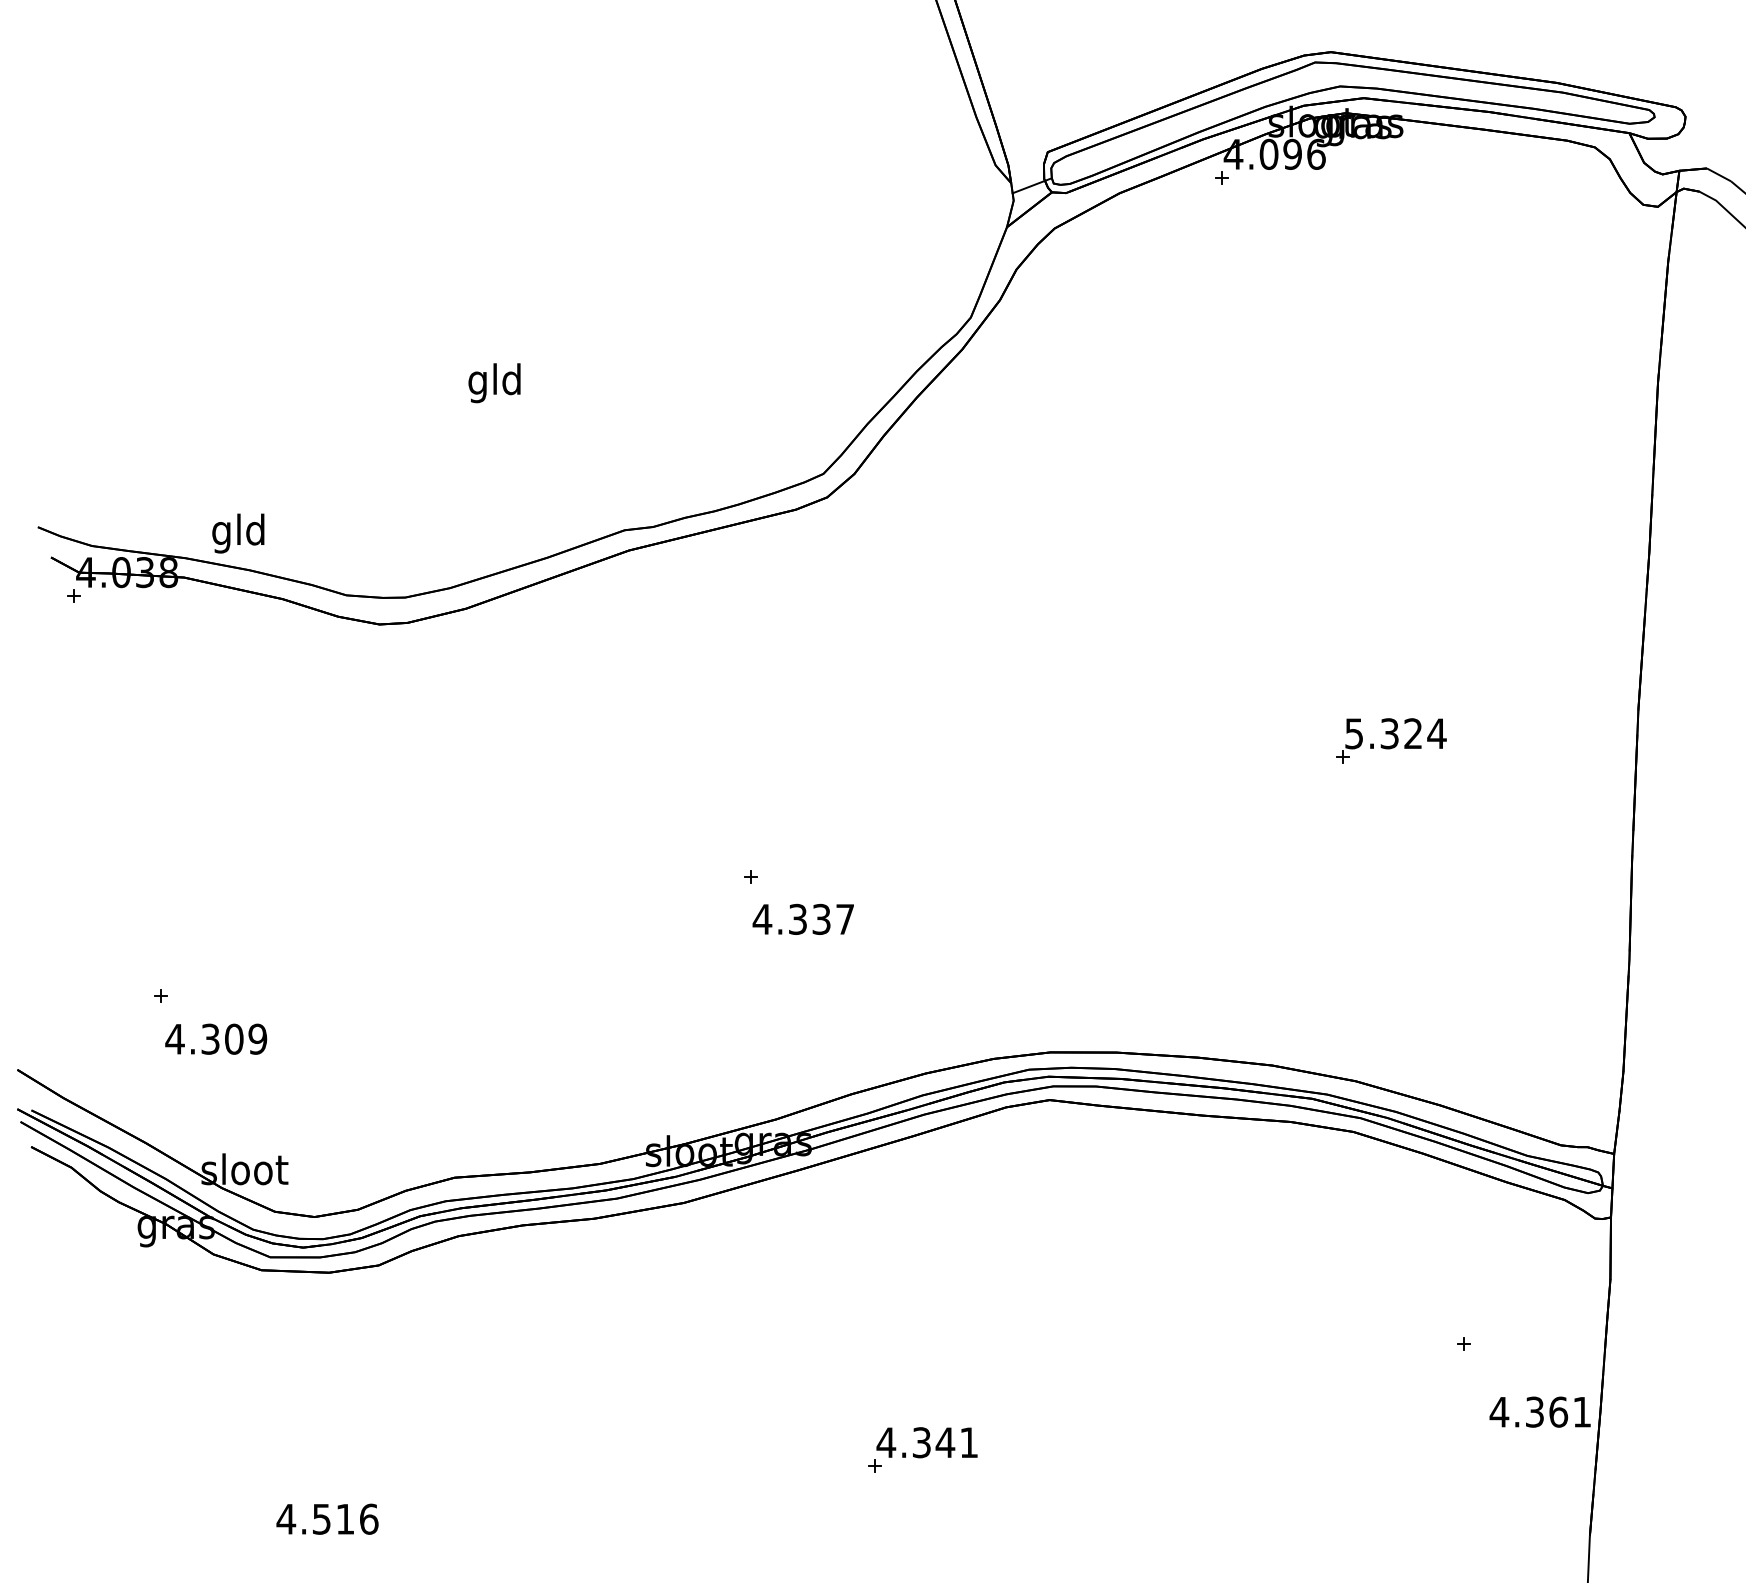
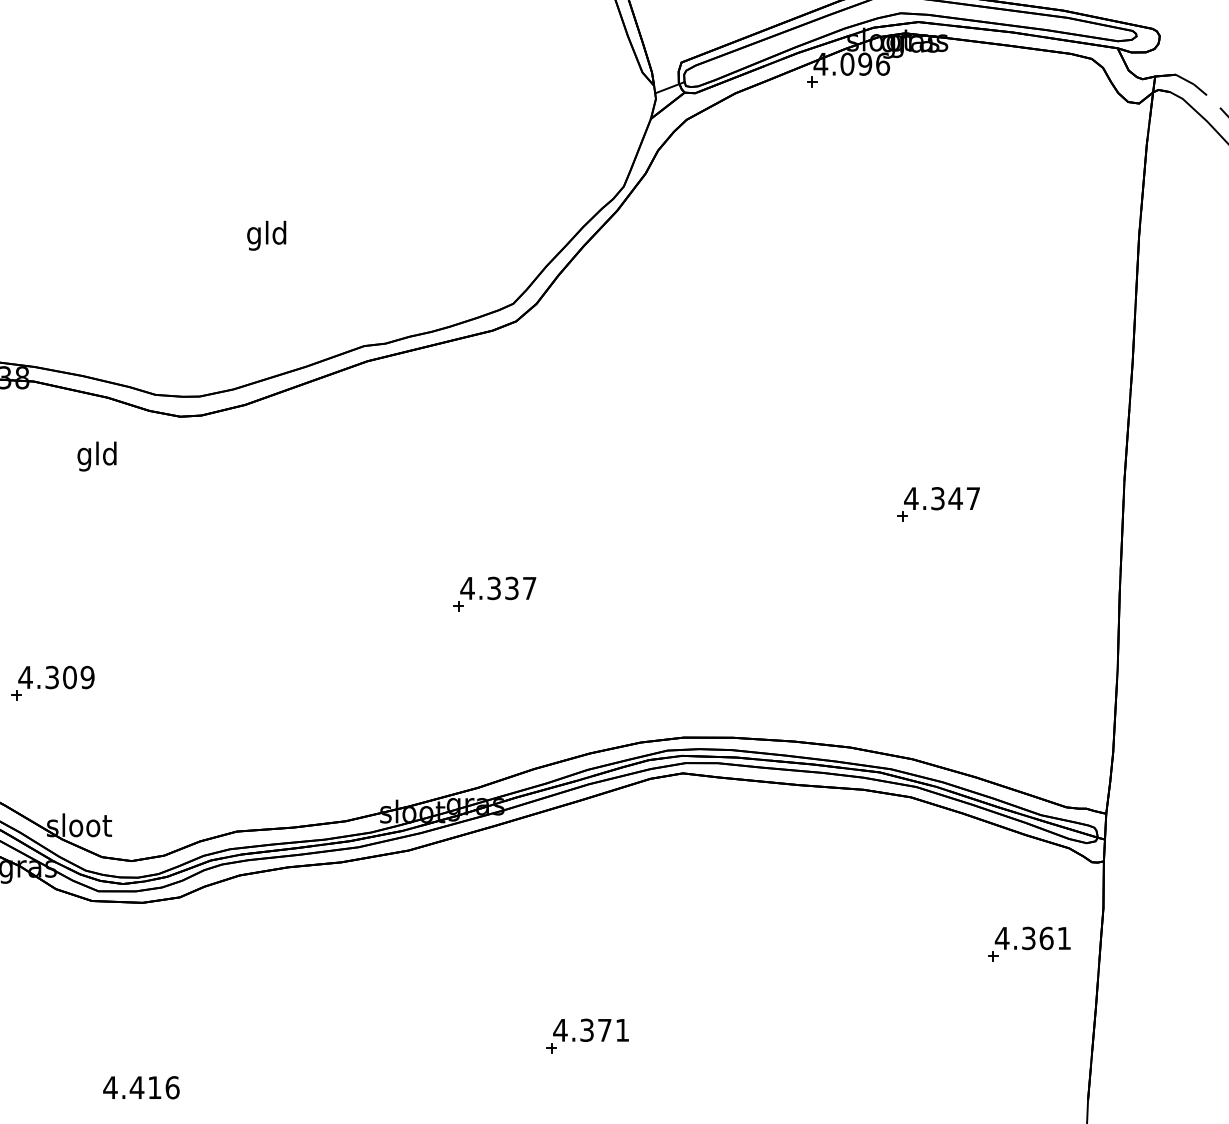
text: (238, 533) -> (97, 456), moved
text: (1395, 733) -> (942, 498), 5.324 -> 4.347
text: (802, 918) -> (497, 587), moved
text: (216, 1038) -> (56, 676), moved
text: (1539, 1411) -> (1032, 937), moved
text: (945, 1442) -> (604, 1030), 4.341 -> 4.371
text: (321, 1519) -> (136, 1087), 4.516 -> 4.416

